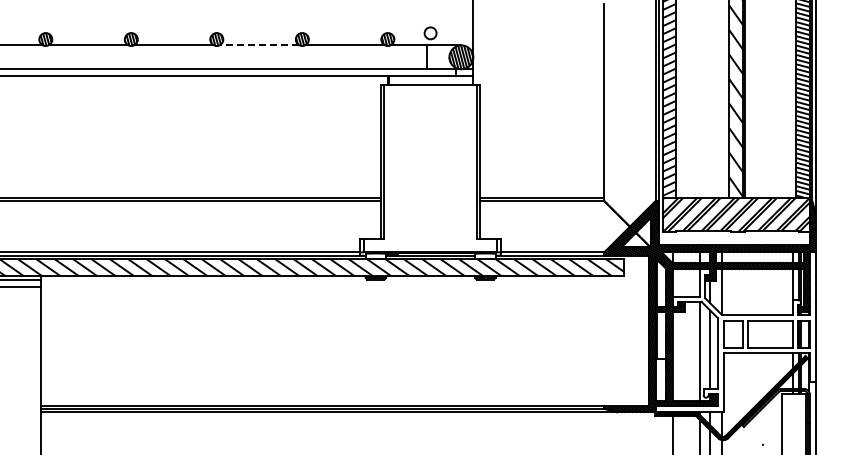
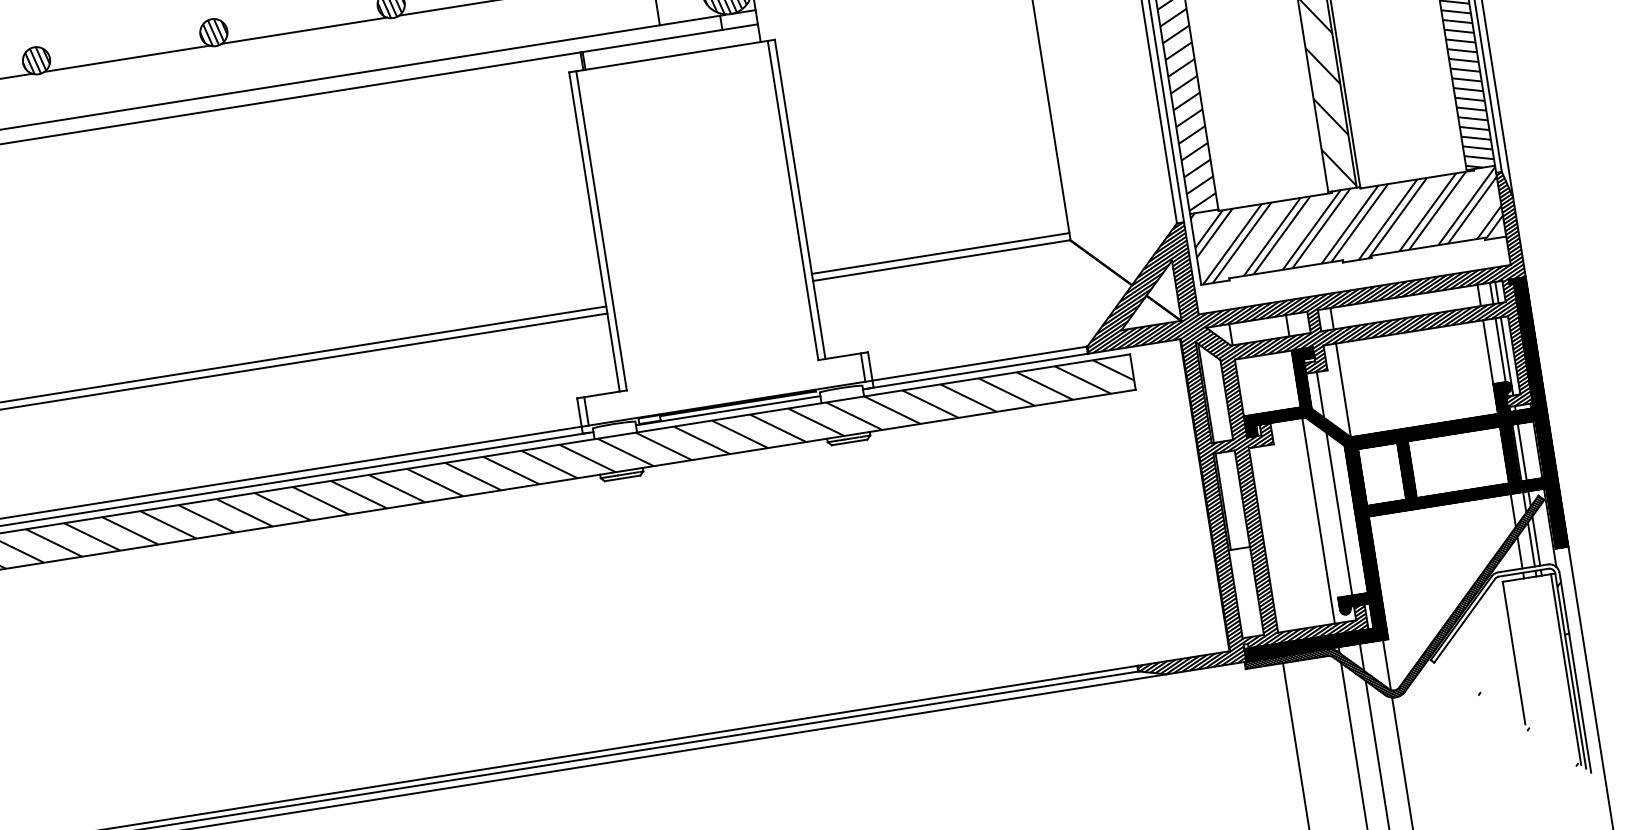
line: (259, 45) -> (304, 31), dashed -> solid
hatch: (735, 332) -> (1385, 469), added

